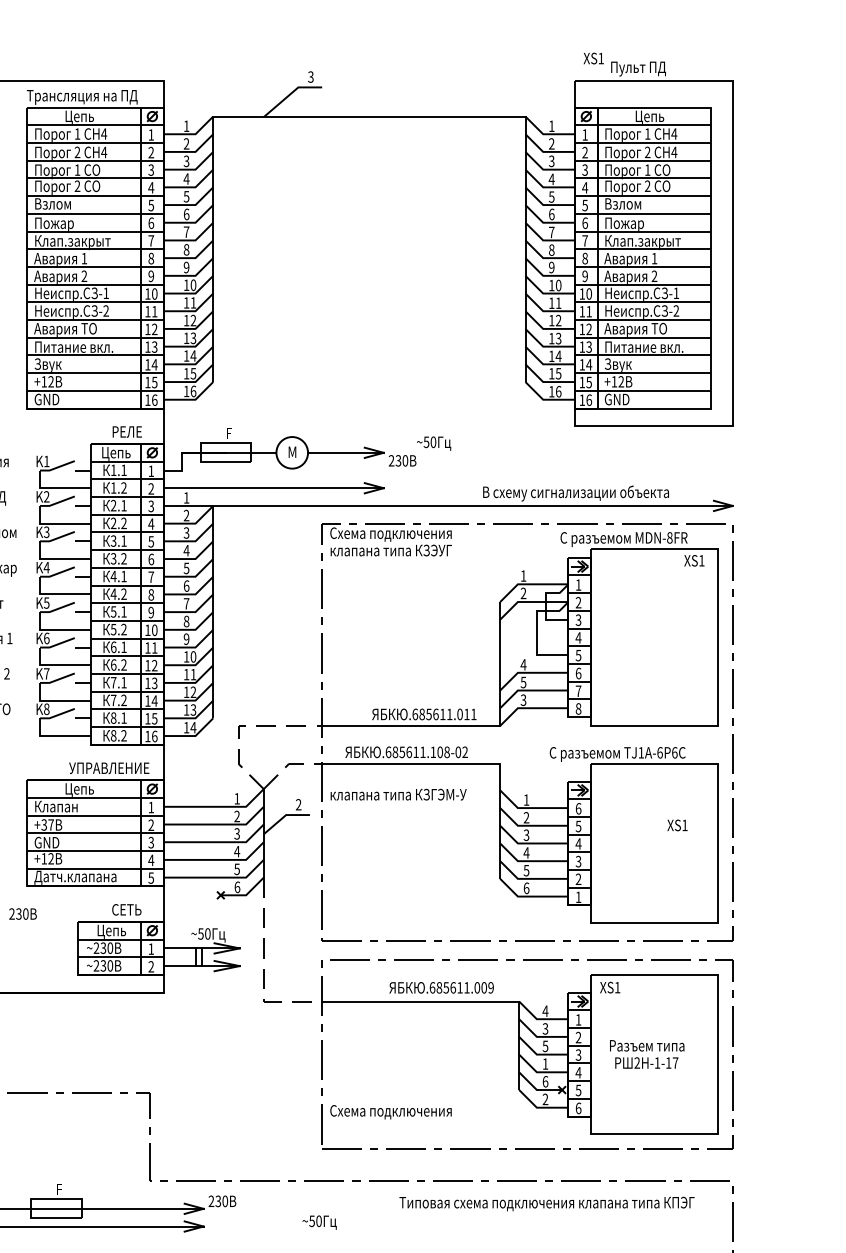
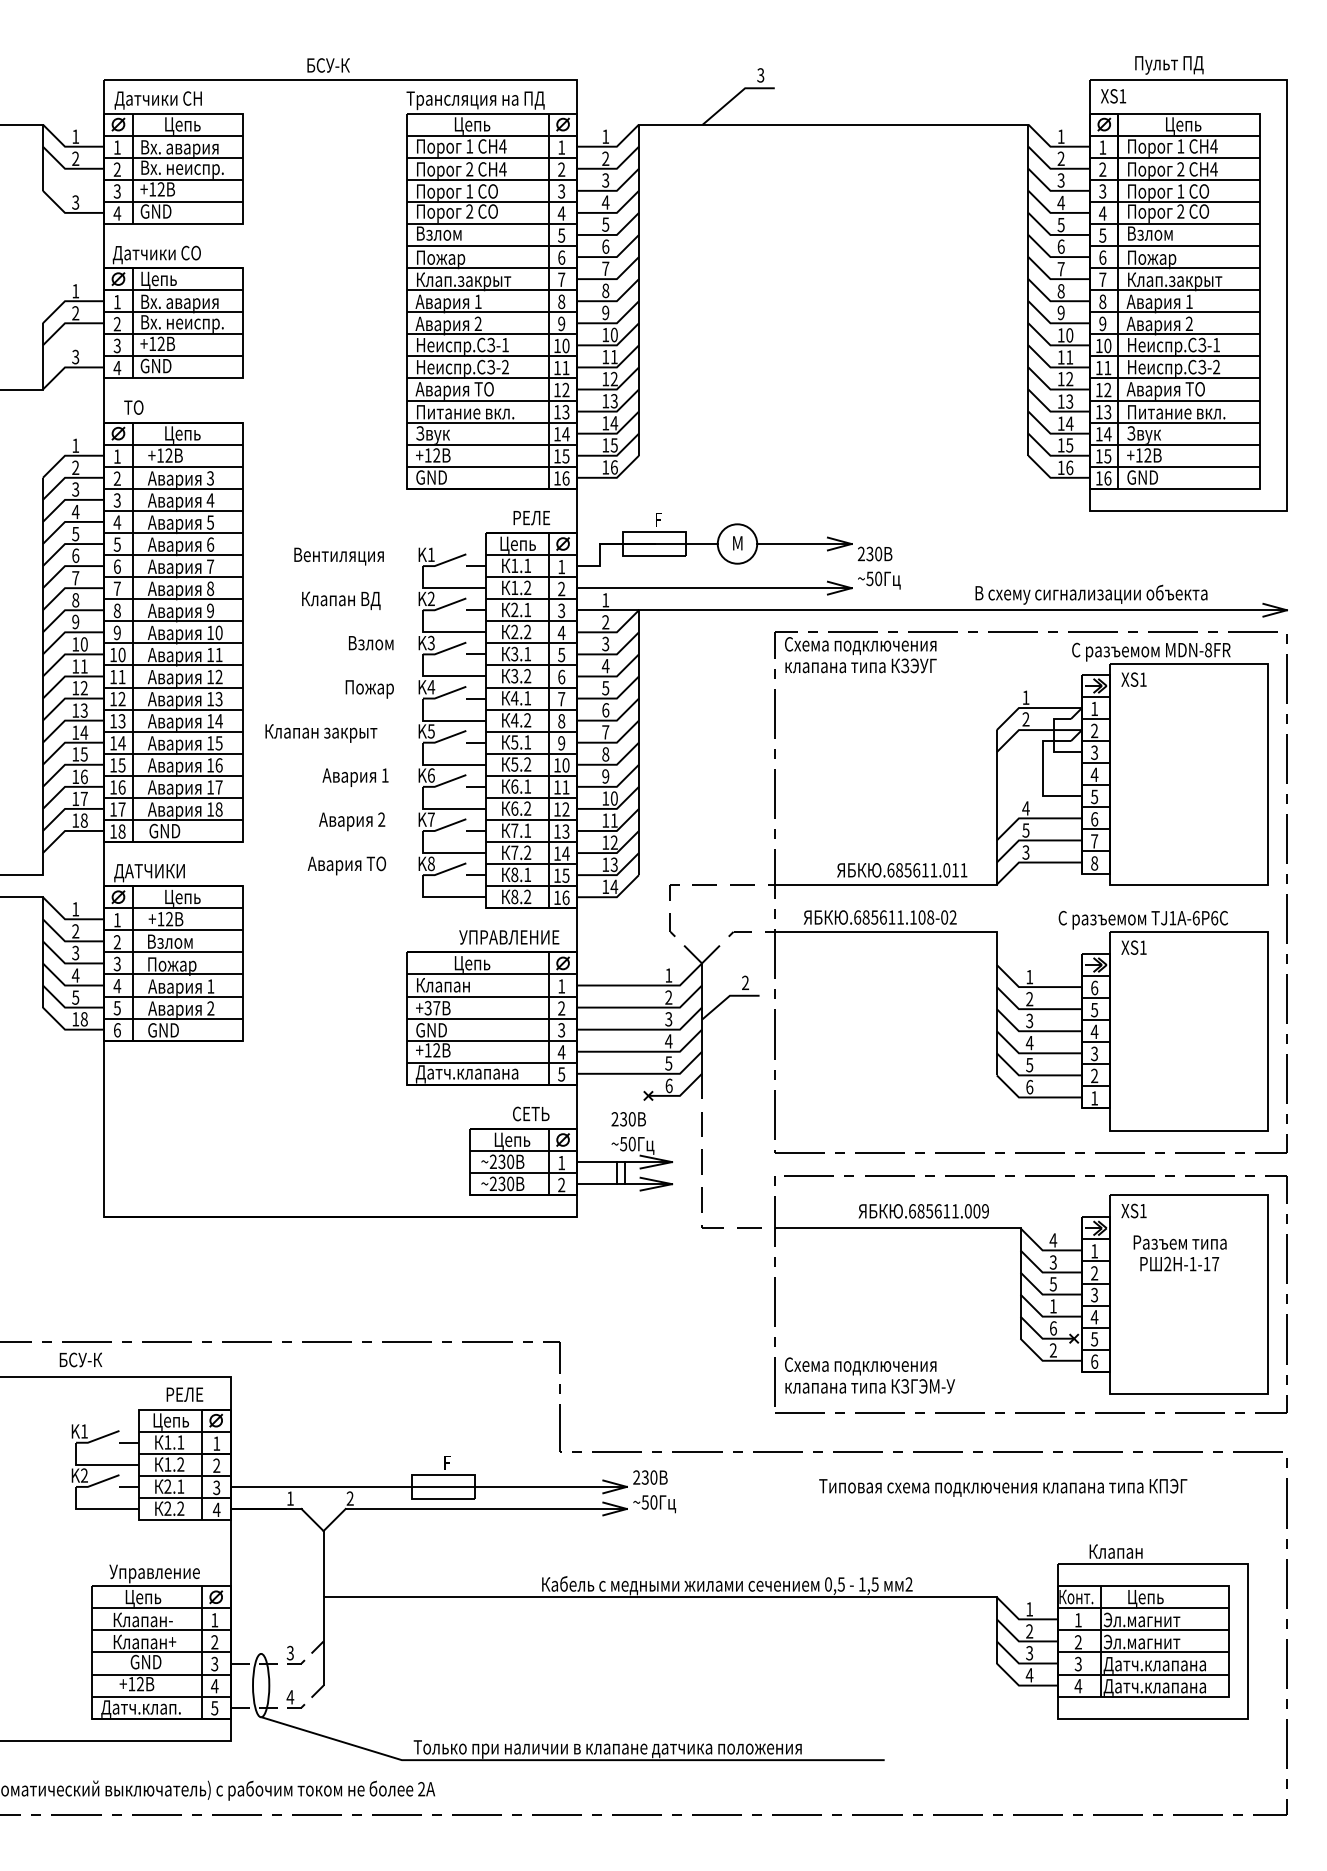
text: (593, 58) -> (1113, 96), moved
text: (434, 443) -> (879, 580), moved
text: (693, 560) -> (1133, 679), moved
text: (398, 794) -> (869, 1386), moved
text: (677, 825) -> (1133, 947), moved
text: (22, 914) -> (628, 1119), moved
text: (646, 1054) -> (1179, 1253), moved
text: (547, 1203) -> (1003, 1487), moved
text: (319, 1222) -> (654, 1504), moved

